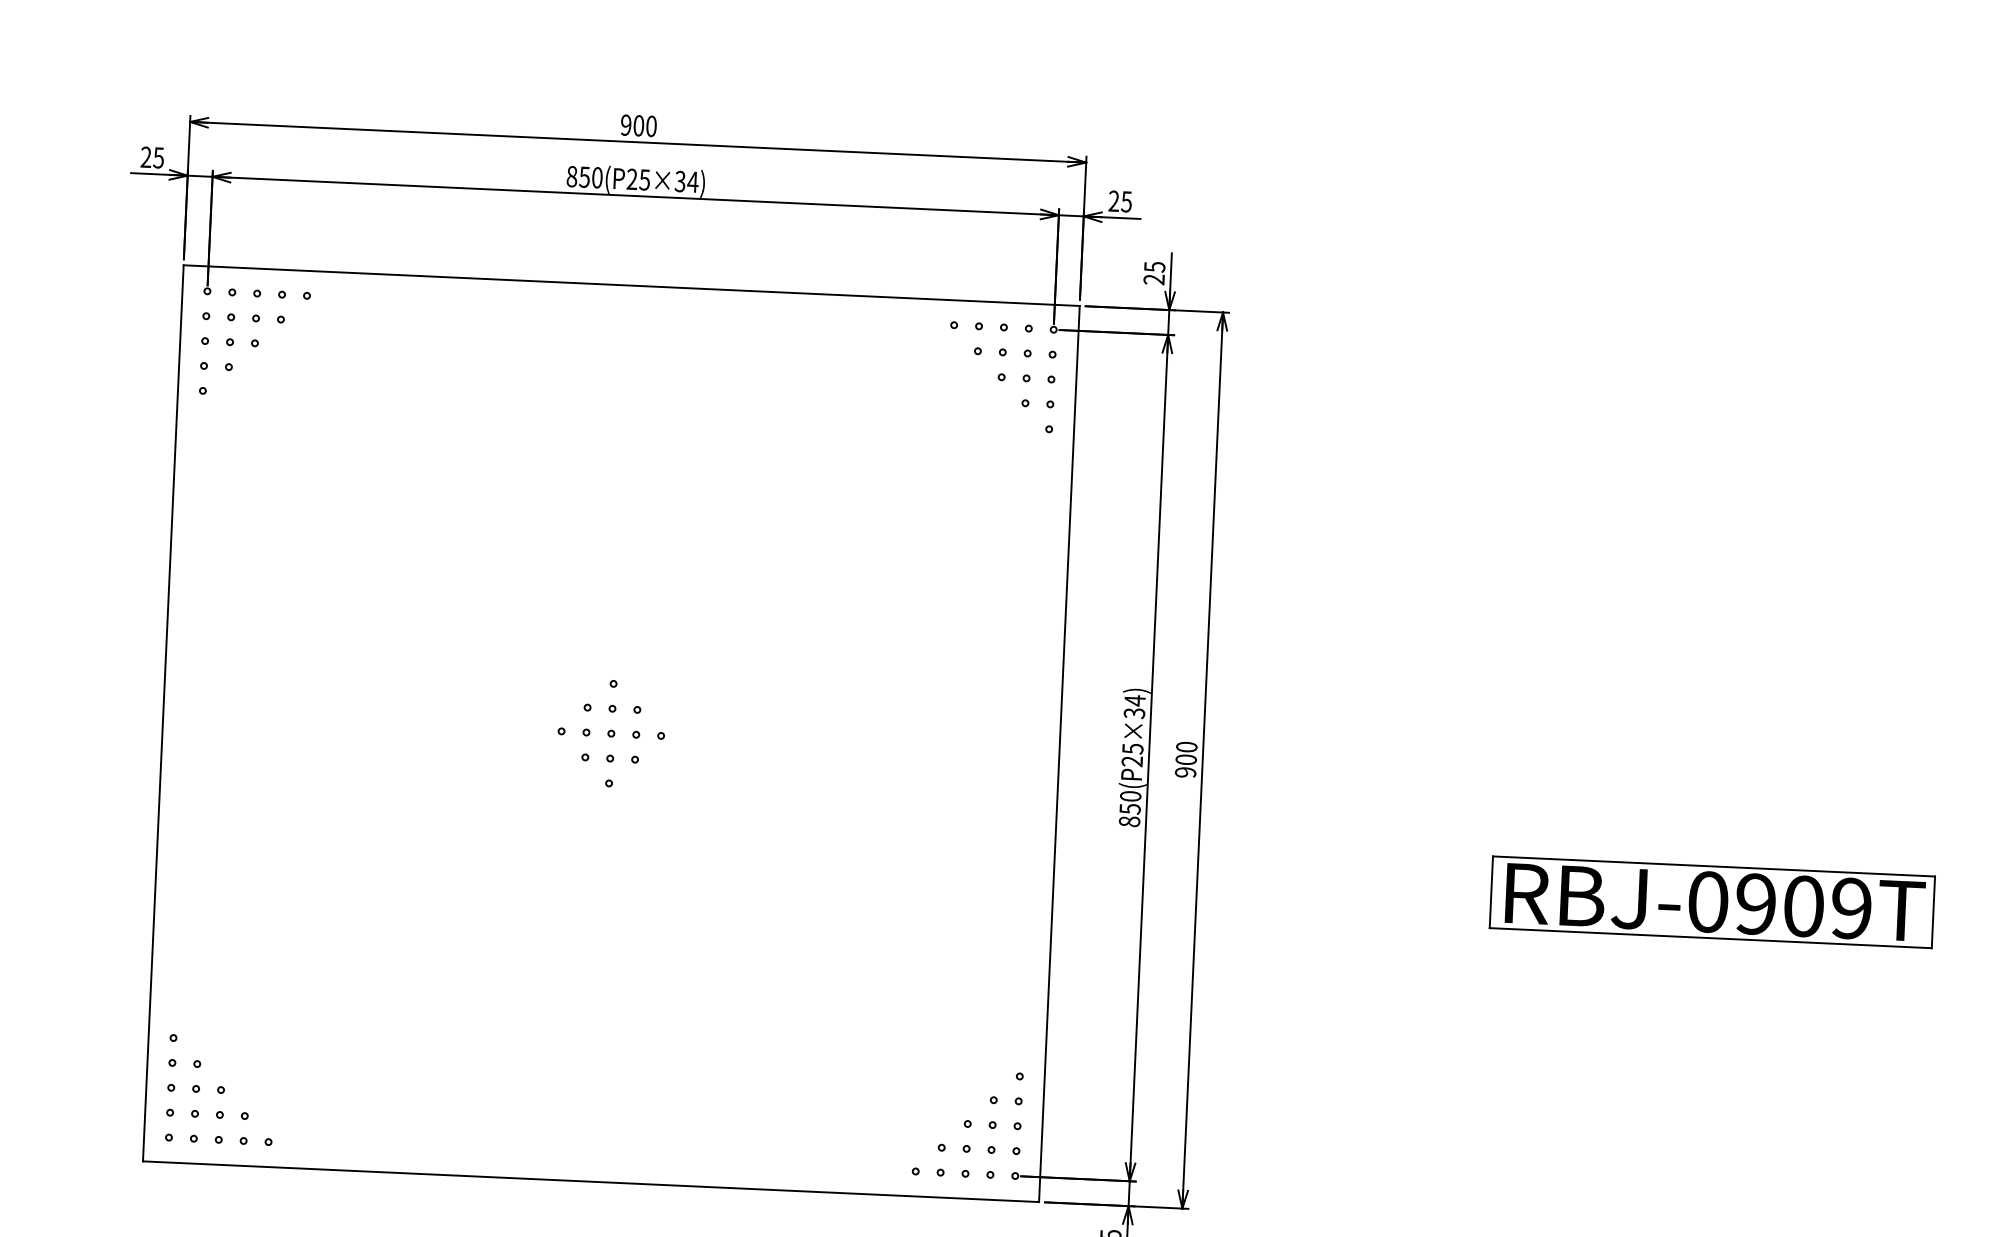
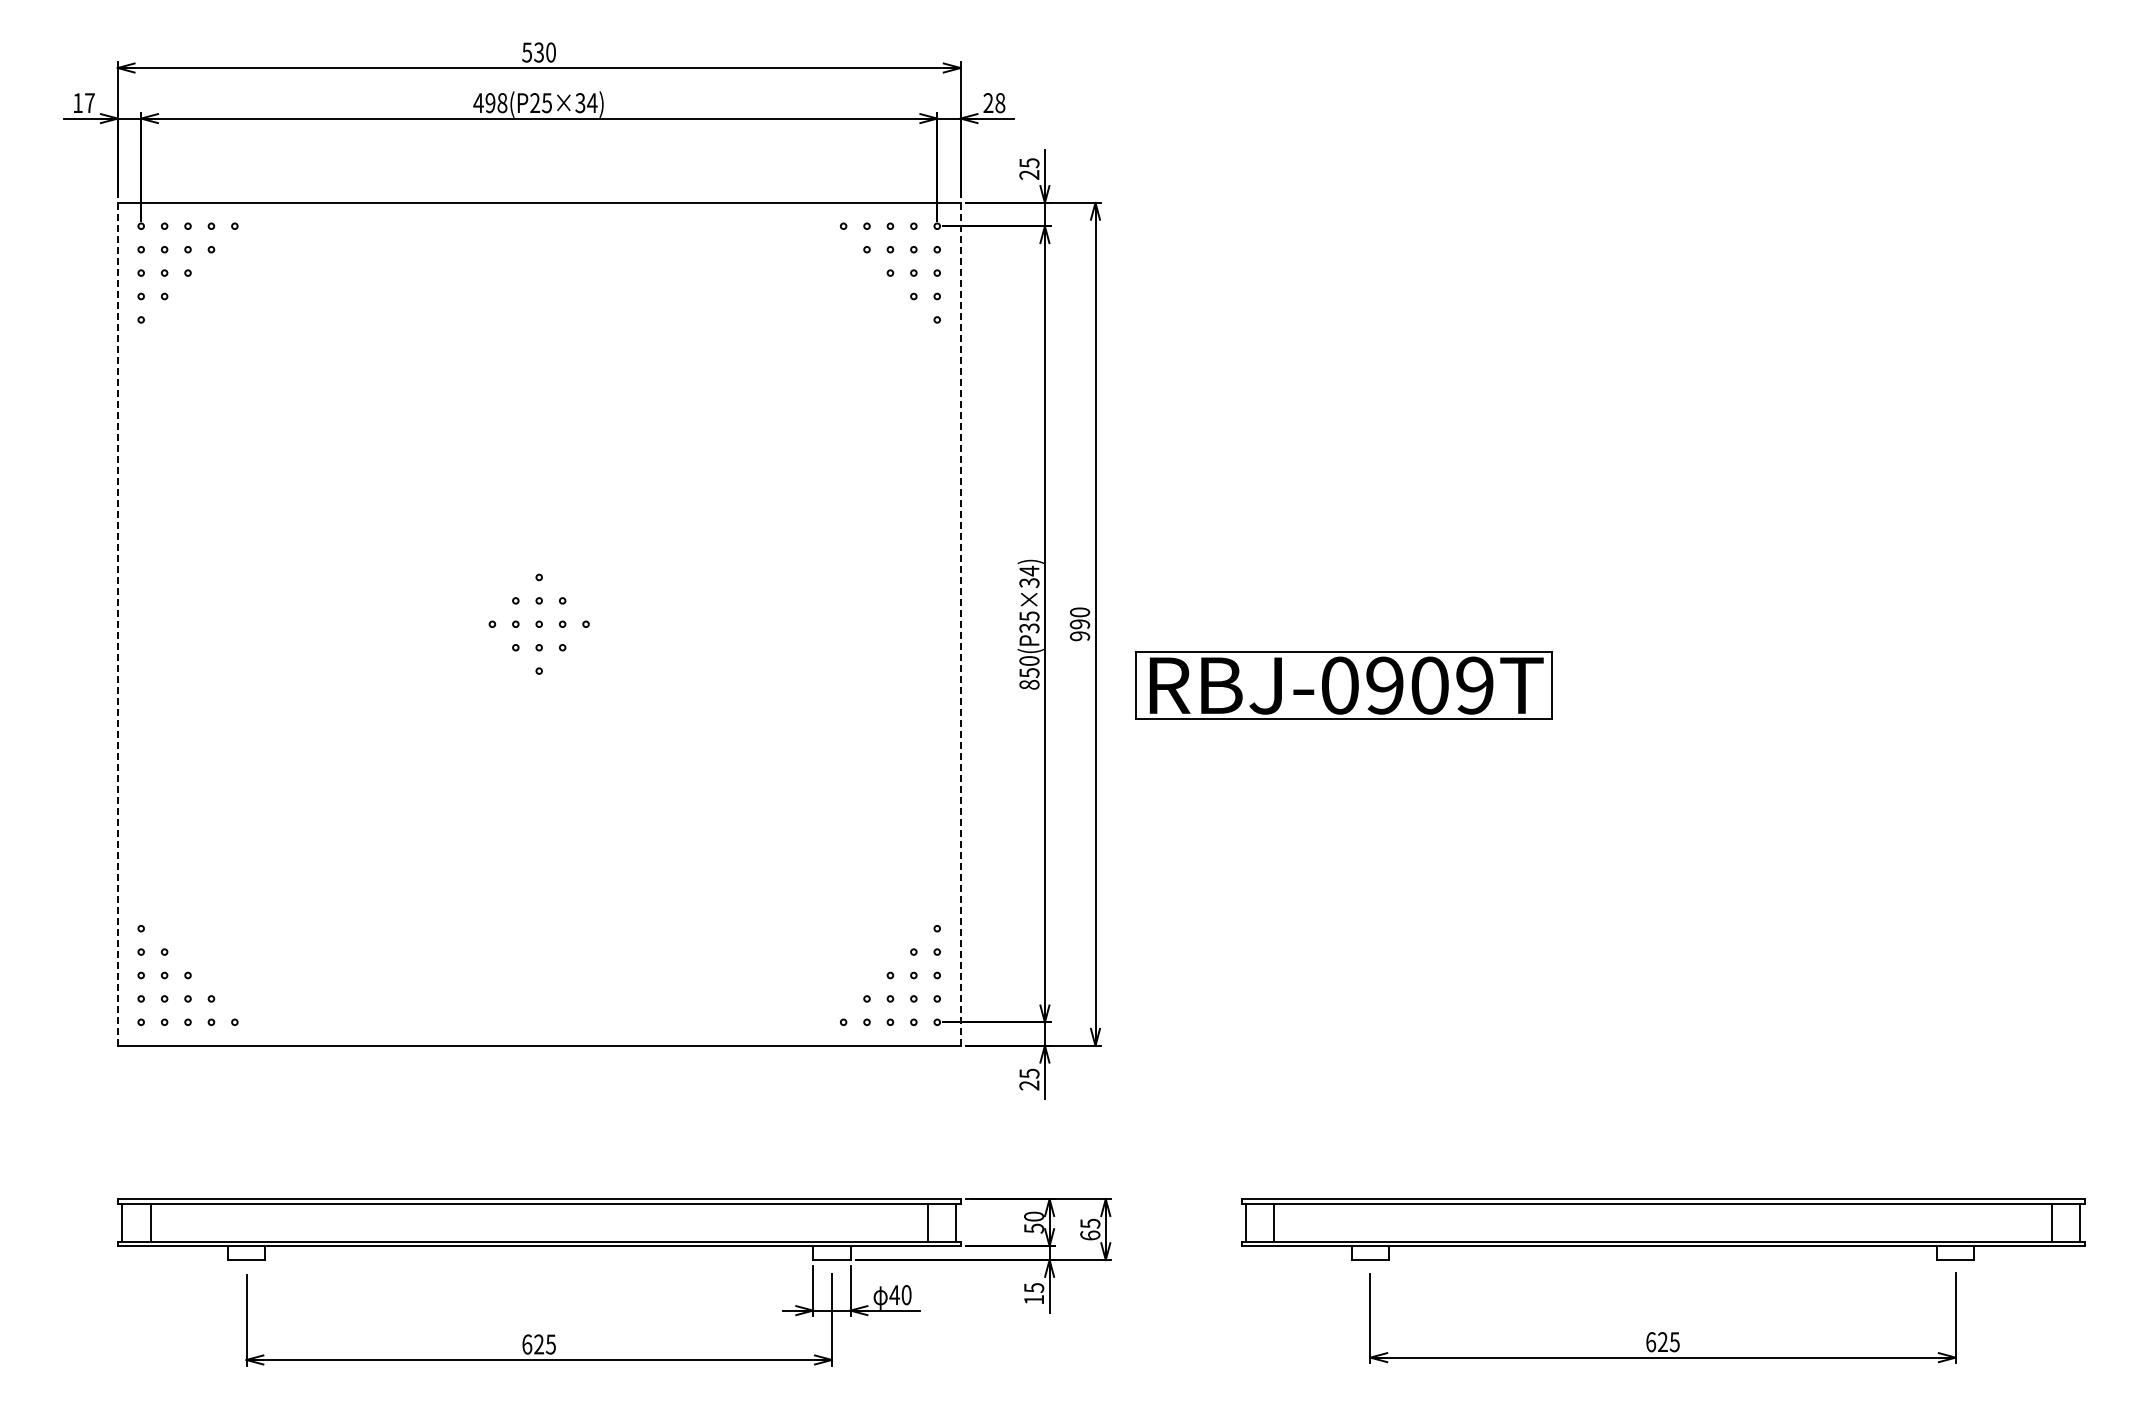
text: (632, 125) -> (533, 52), 900 -> 530
text: (152, 157) -> (83, 103), 25 -> 17
text: (584, 177) -> (490, 103), 850(P25×34) -> 498(P25×34)
text: (1126, 202) -> (1000, 103), 25 -> 28
line: (163, 713) -> (117, 624), solid -> dashed
line: (1059, 753) -> (960, 623), solid -> dashed
text: (1186, 760) -> (1080, 624), 900 -> 990
text: (1132, 761) -> (1029, 628), 850(P25×34) -> 850(P35×34)
part: (1711, 902) -> (1343, 685), moved

